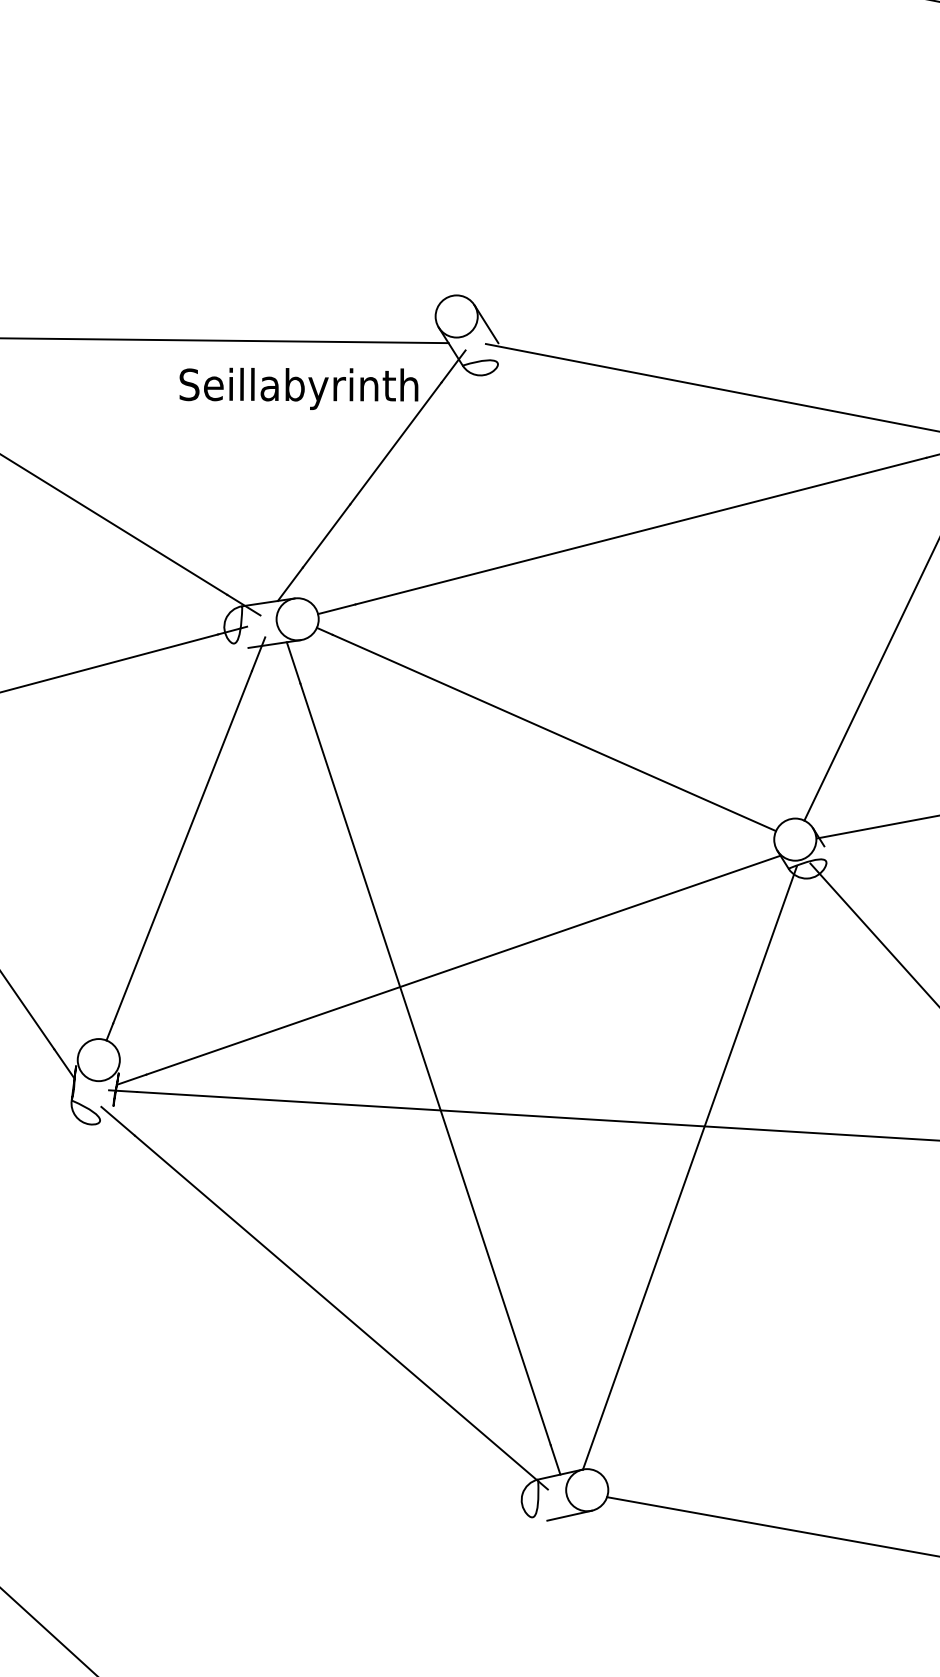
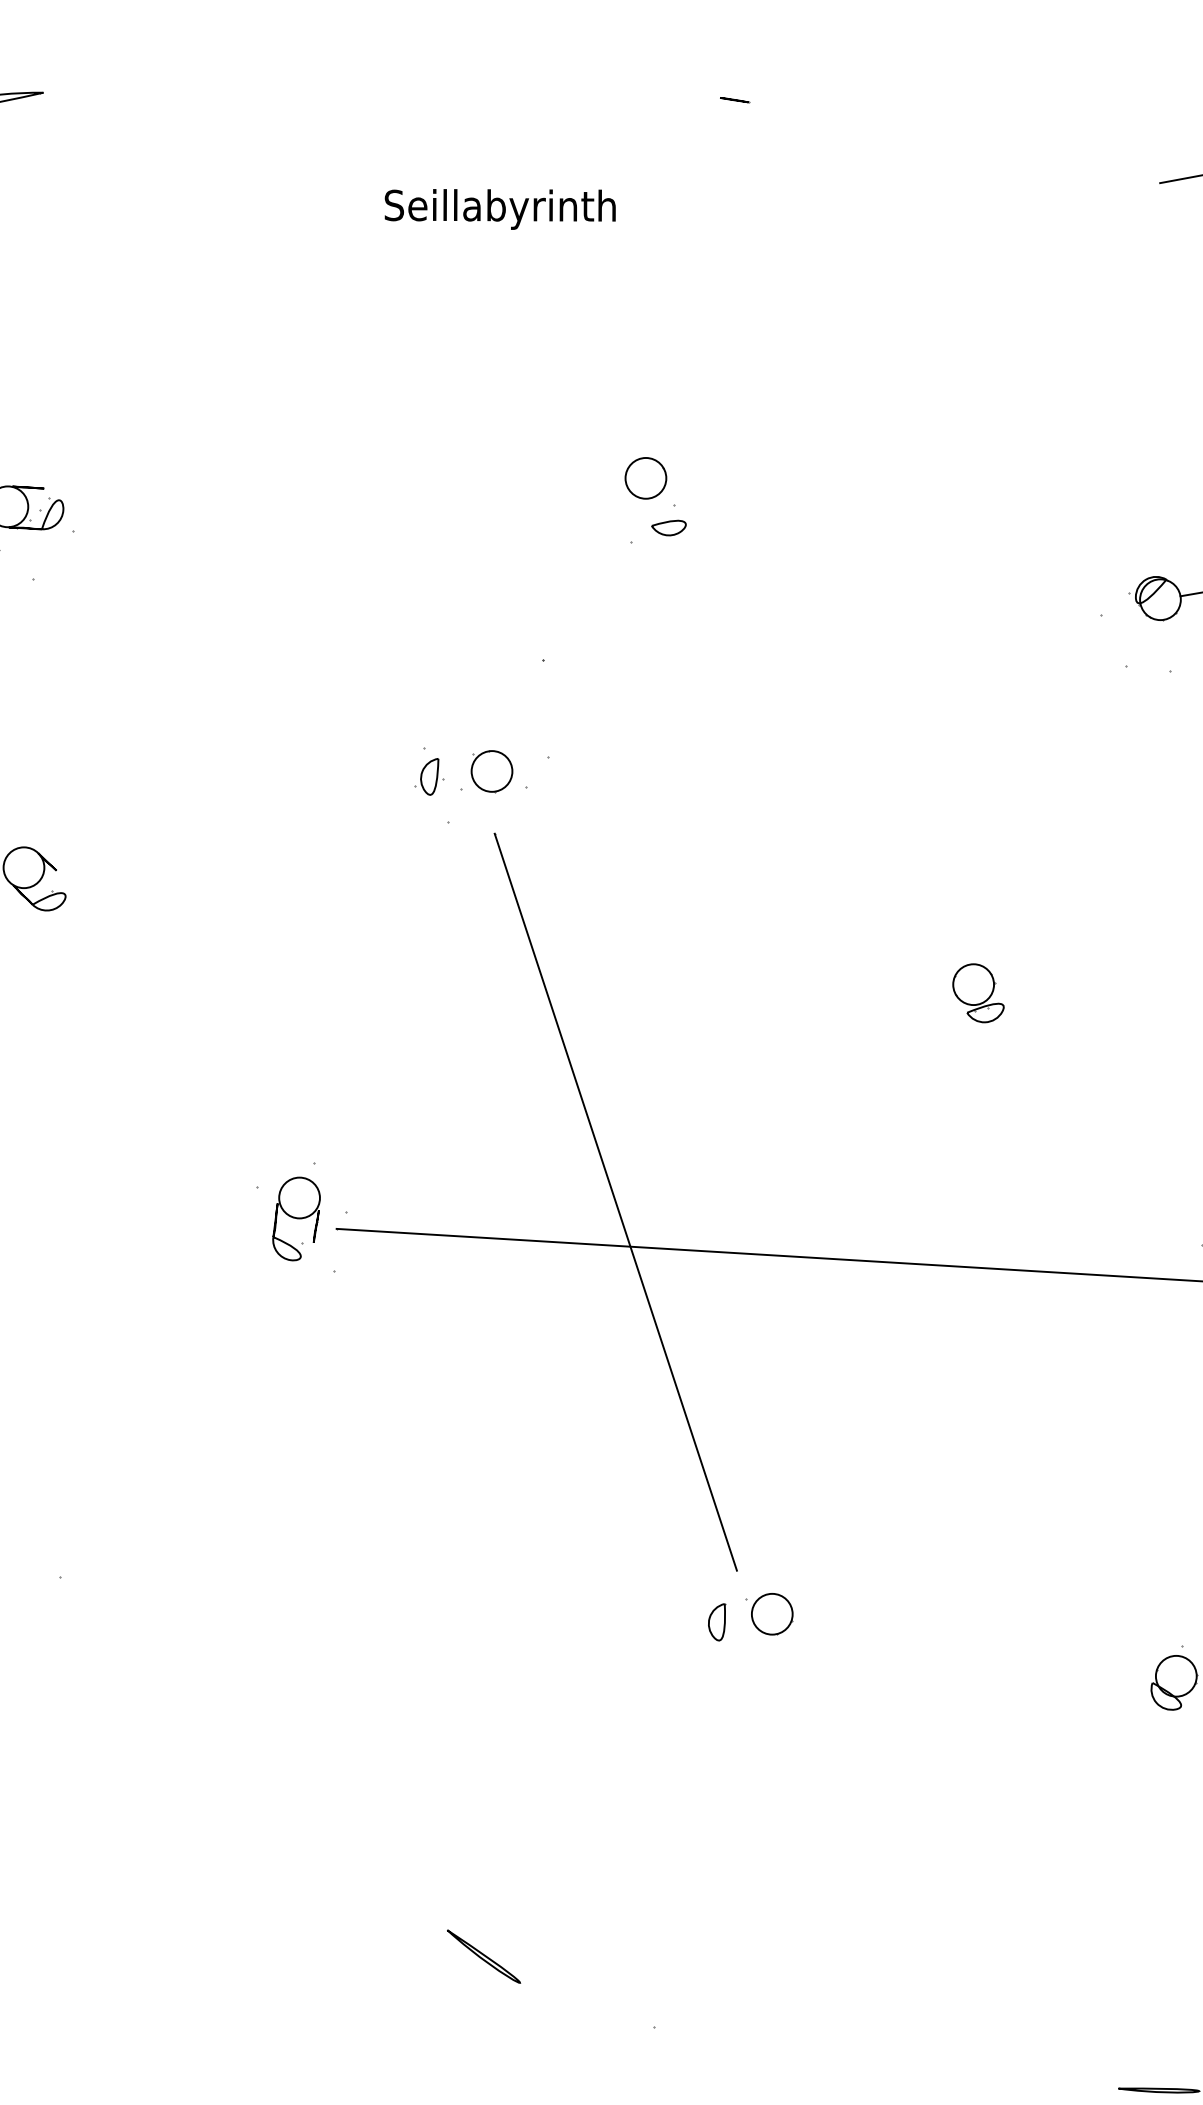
text: (298, 388) -> (499, 209), moved

